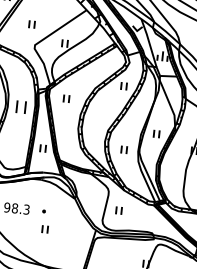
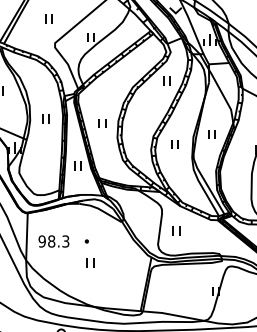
part: (66, 98) -> (102, 123), moved
part: (20, 106) -> (45, 118), size x0.62
part: (123, 149) -> (174, 144), moved

